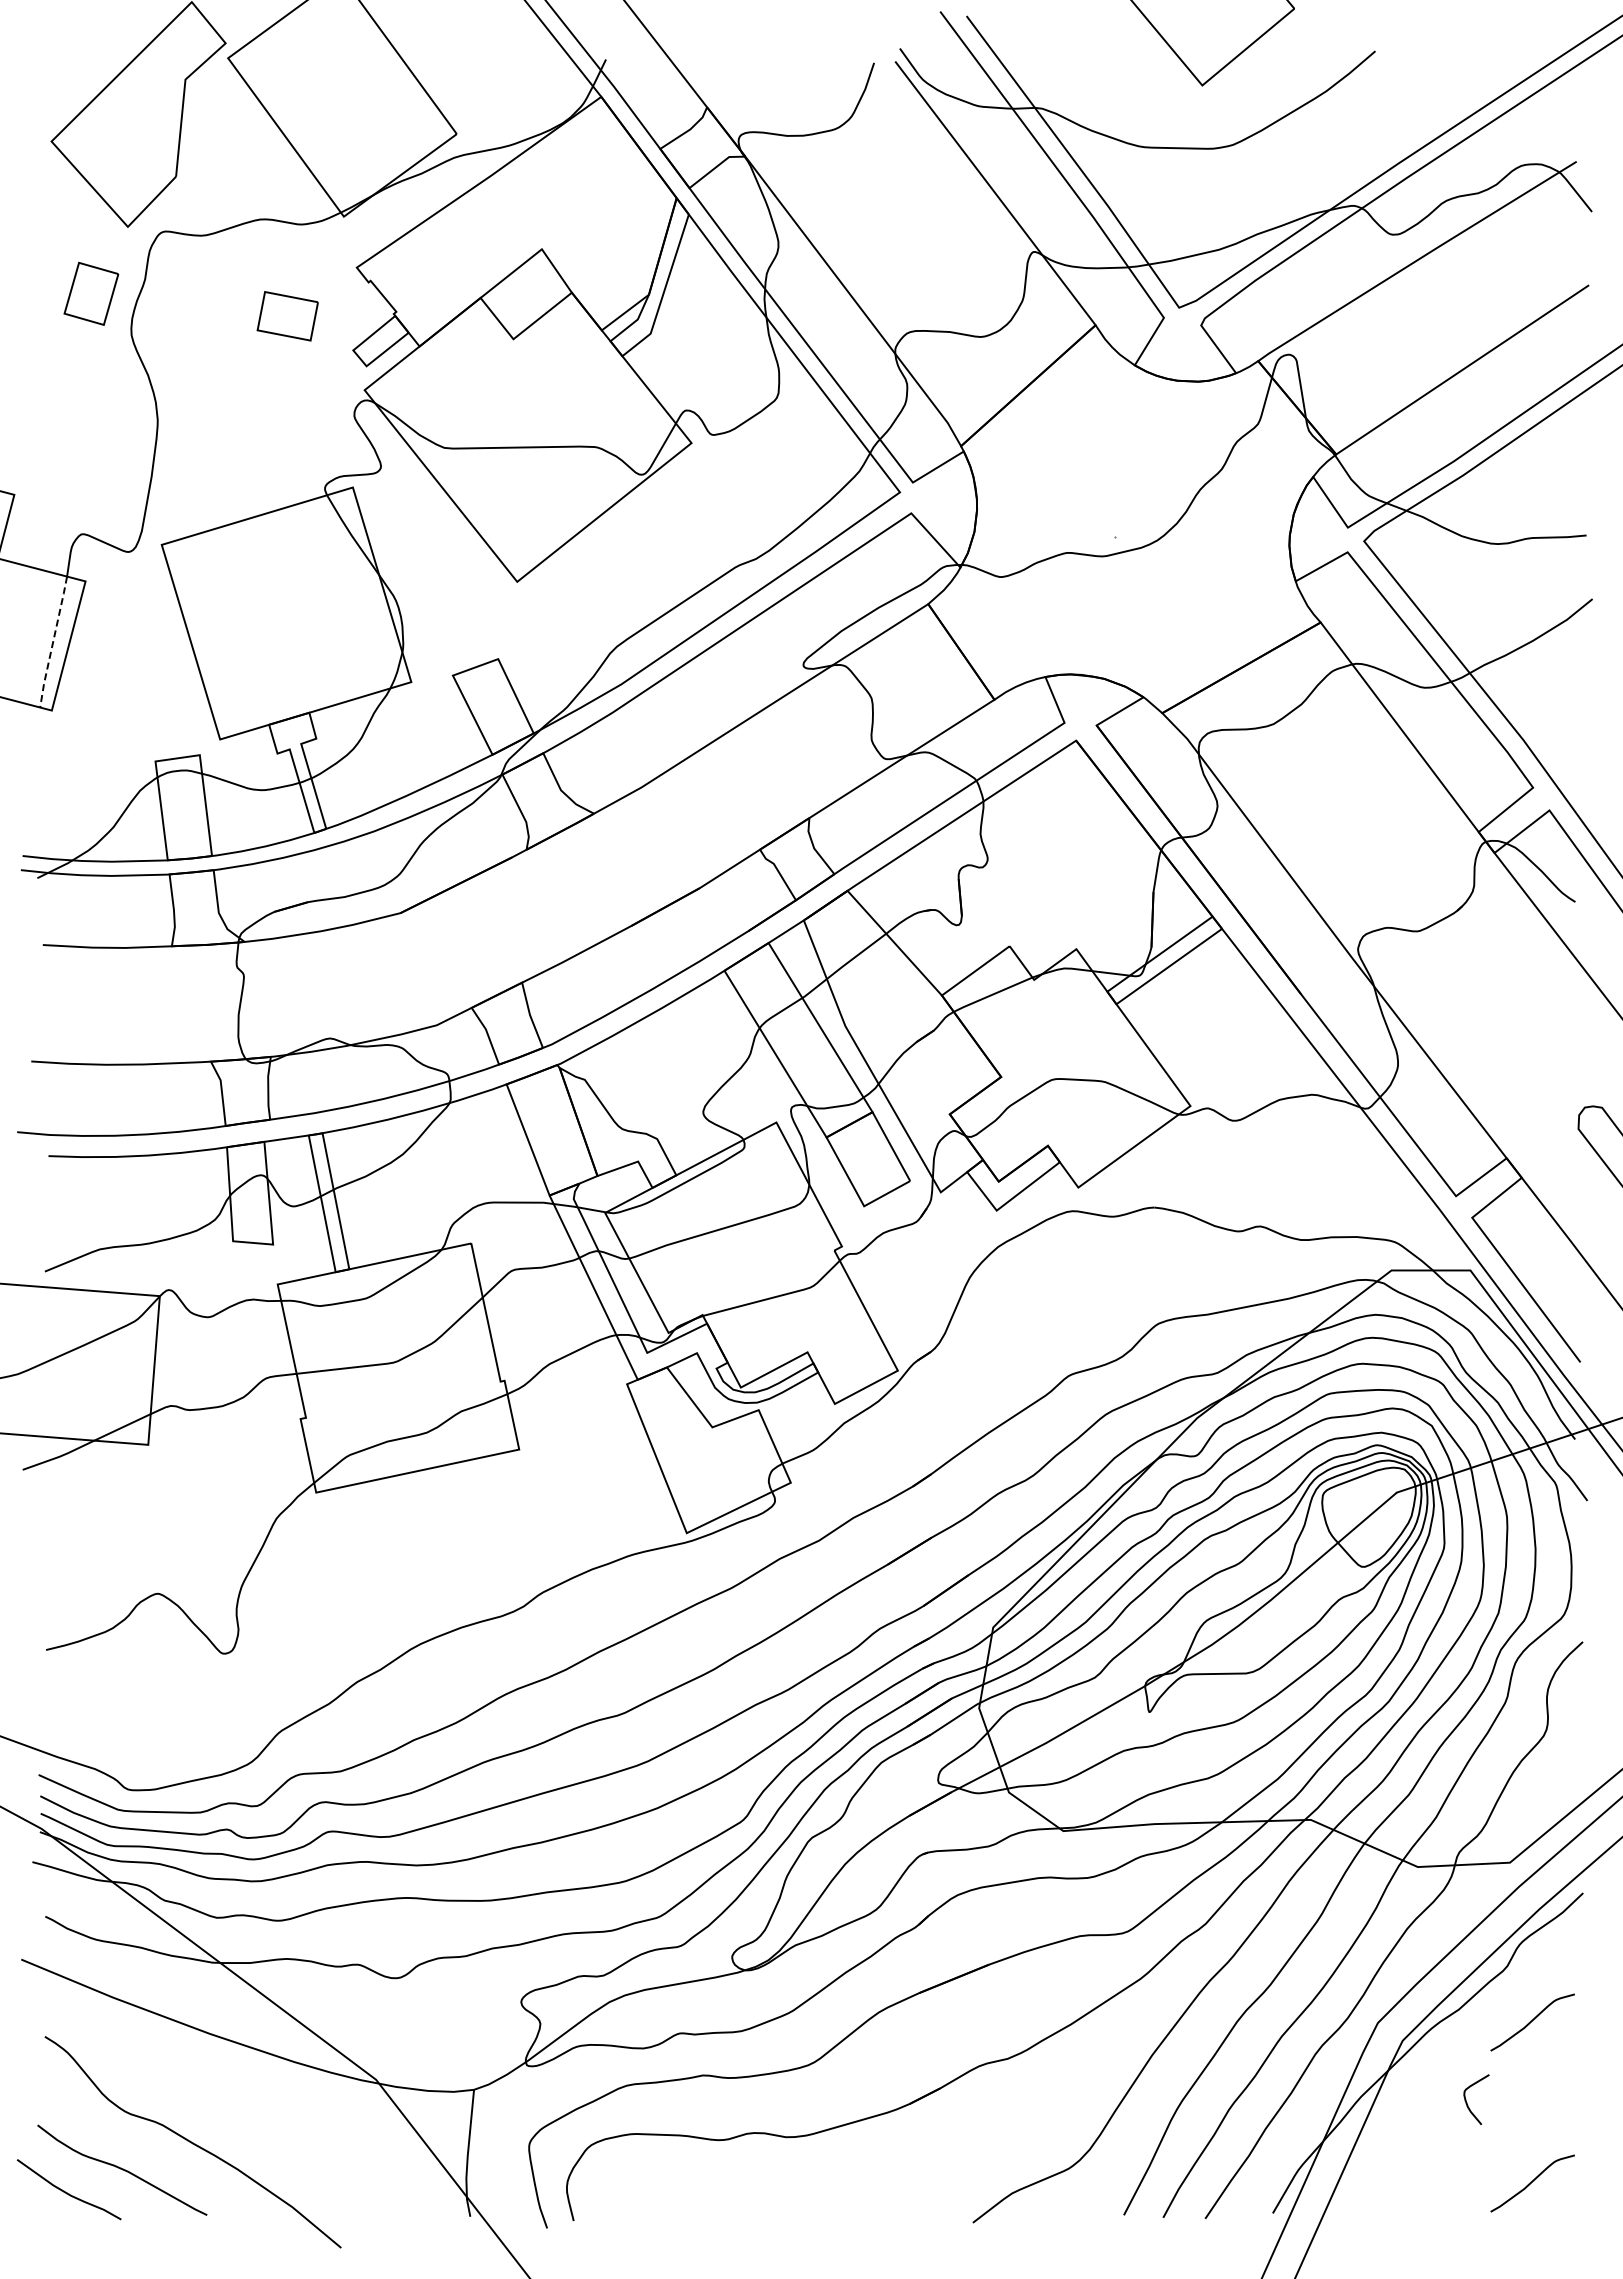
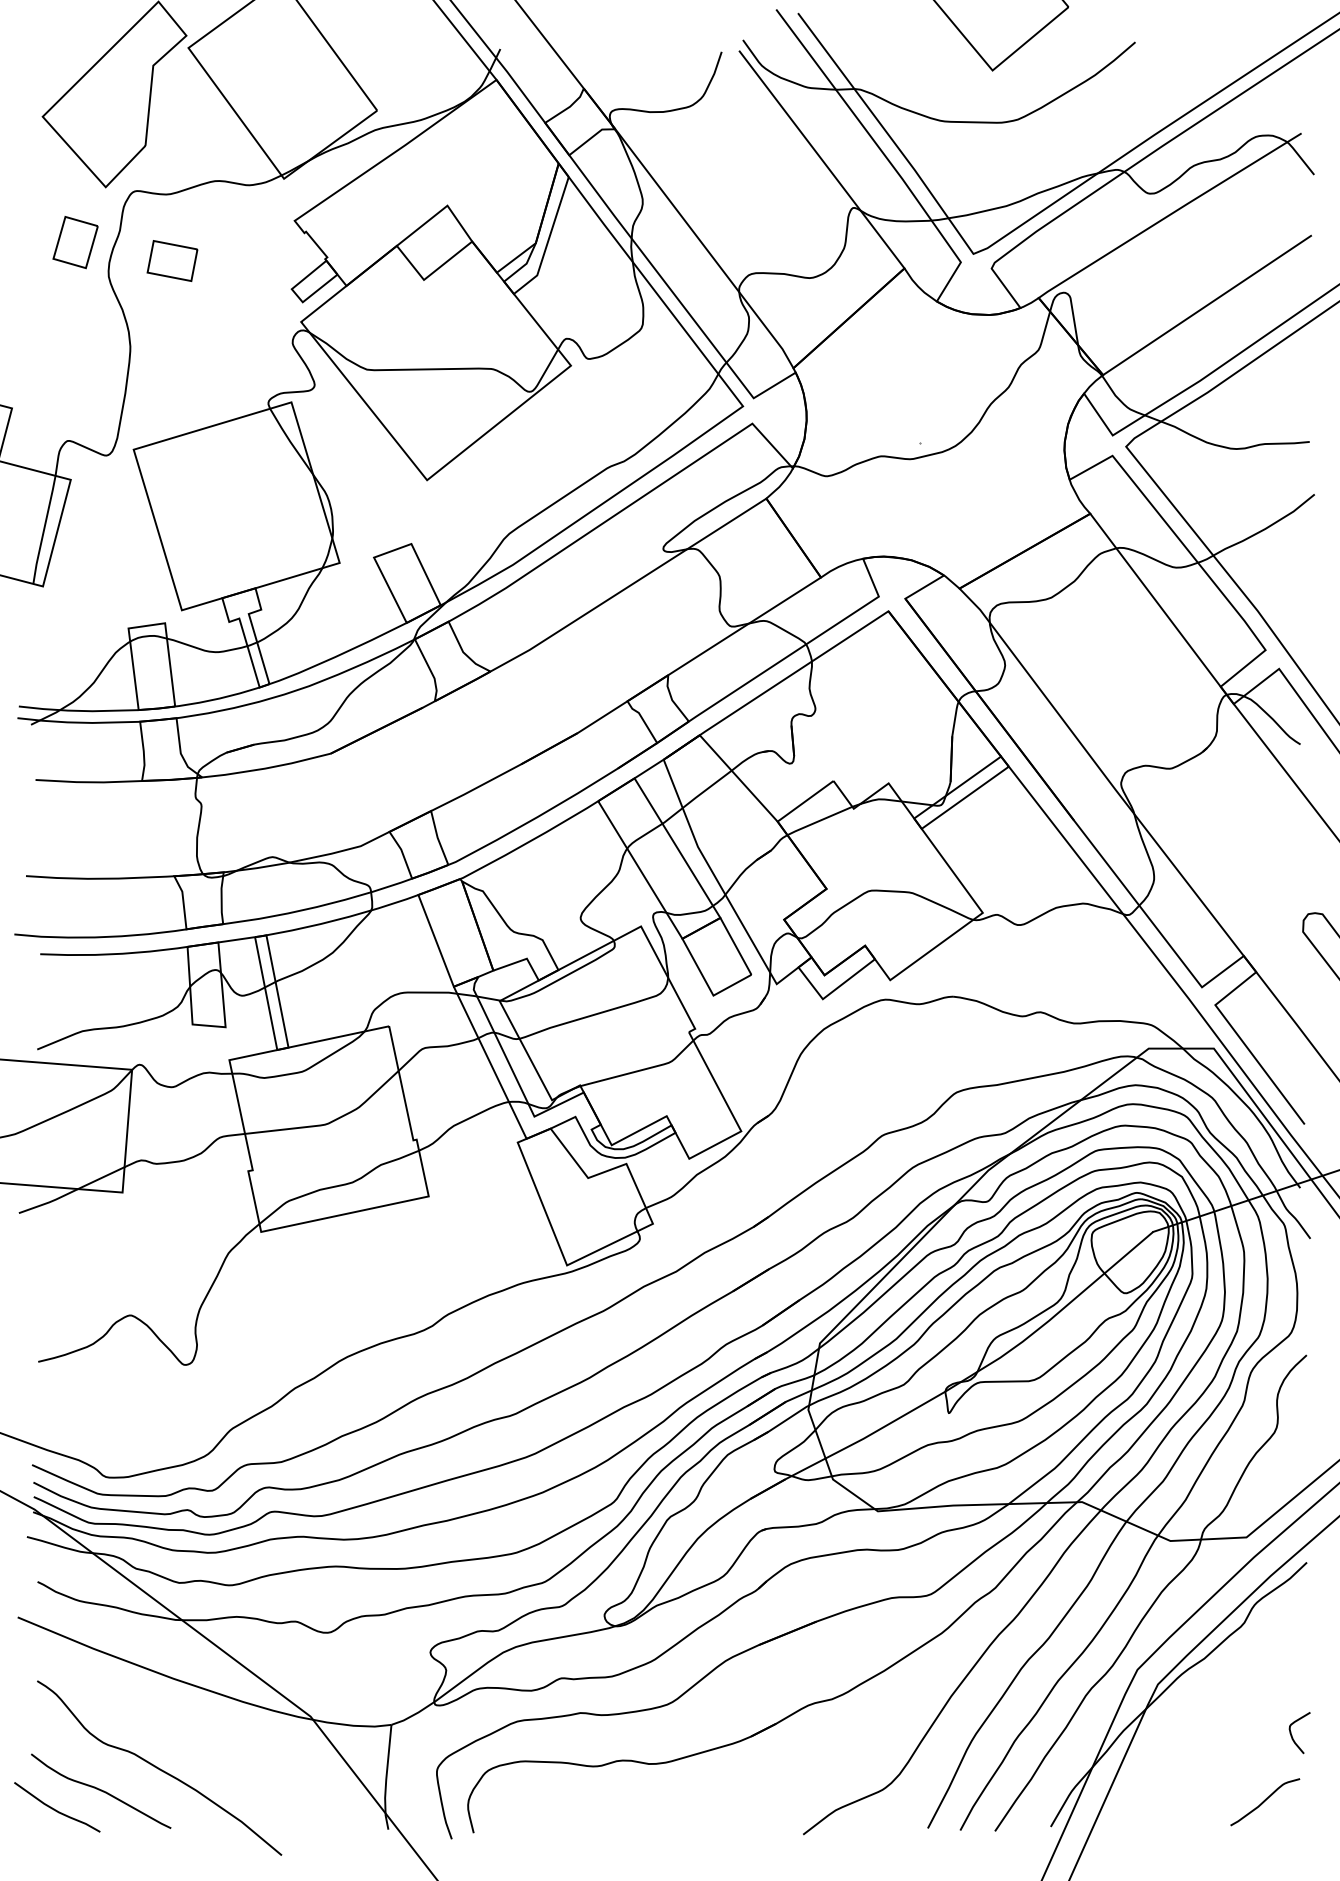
part: (287, 316) -> (172, 261), moved
line: (53, 641) -> (44, 529), dashed -> solid
curve: (1532, 2021) -> (1265, 1668), removed
curve: (1467, 2102) -> (1292, 1735), moved

